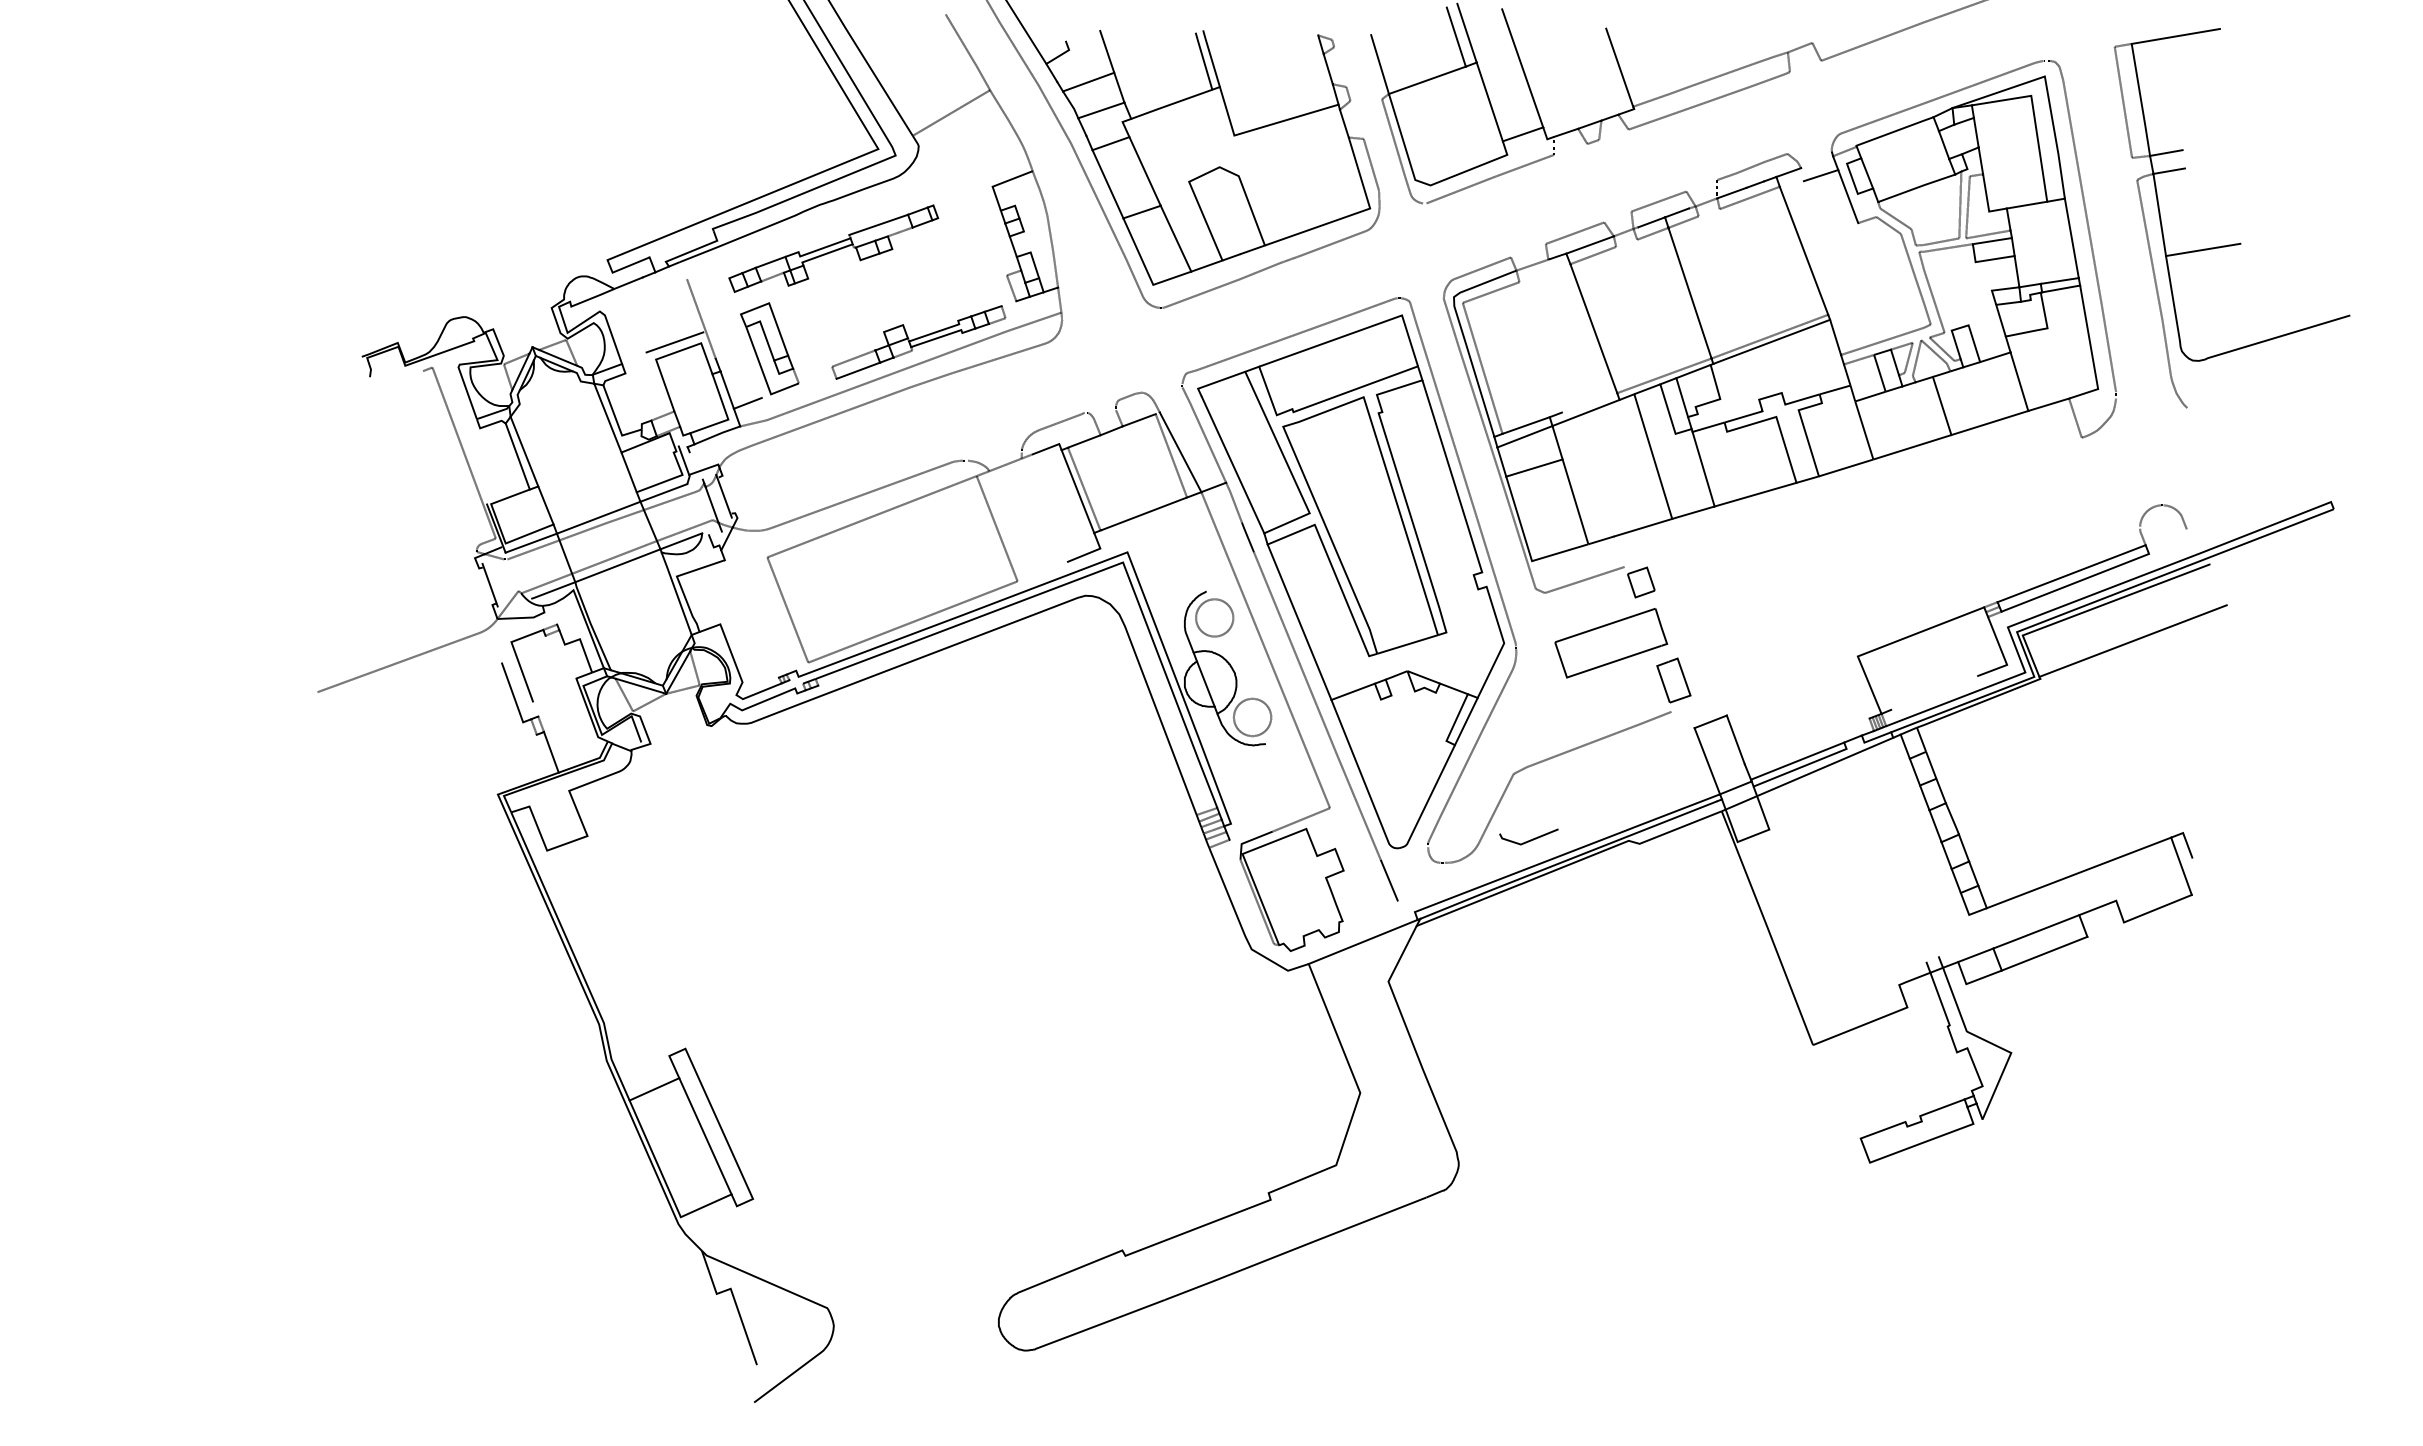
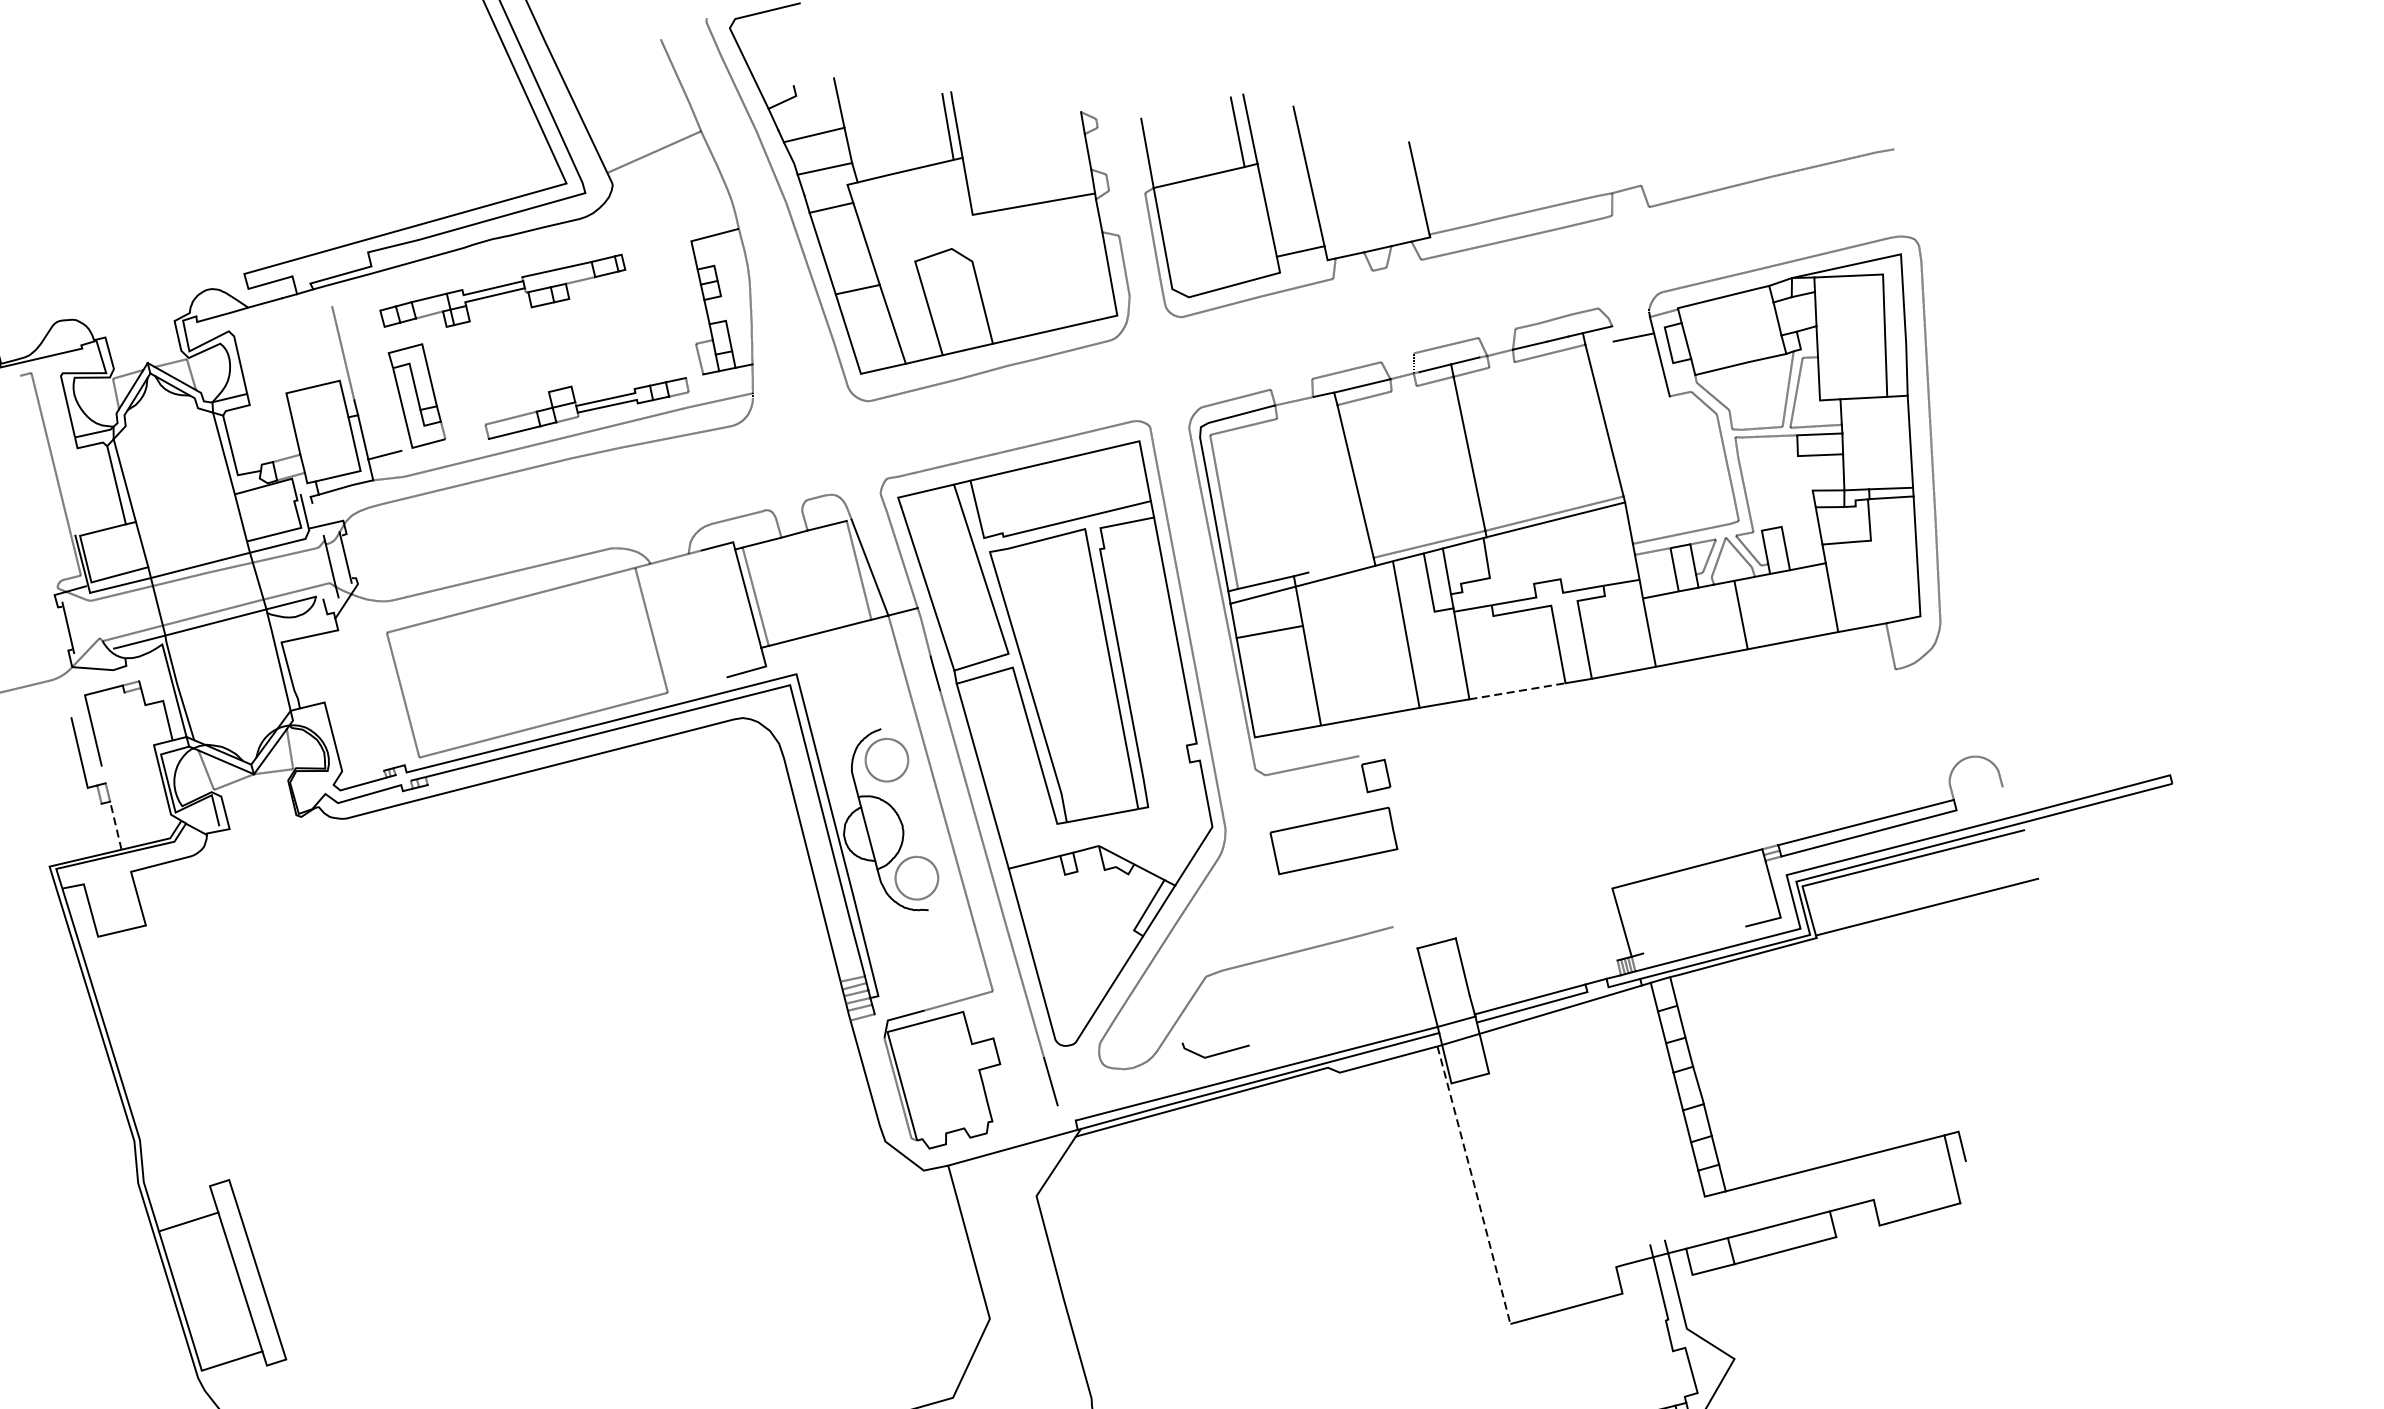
part: (2234, 243) -> (2094, 468), removed
line: (674, 342) -> (309, 376), removed
line: (1755, 494) -> (1517, 691), solid -> dashed
part: (1673, 680) -> (1399, 891), removed
line: (551, 752) -> (115, 825), solid -> dashed
line: (1767, 927) -> (1474, 1184), solid -> dashed

